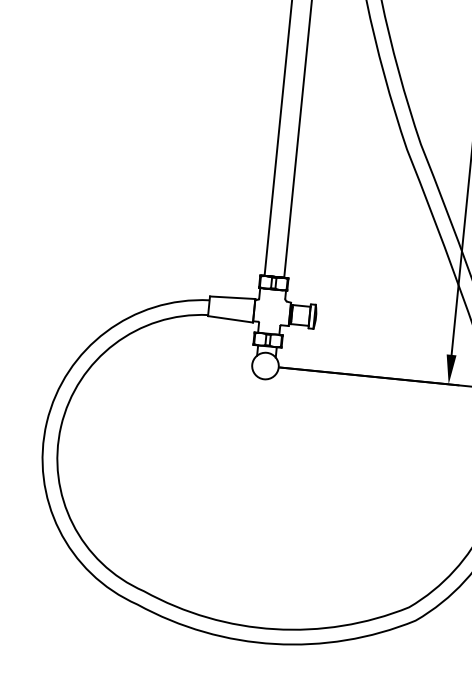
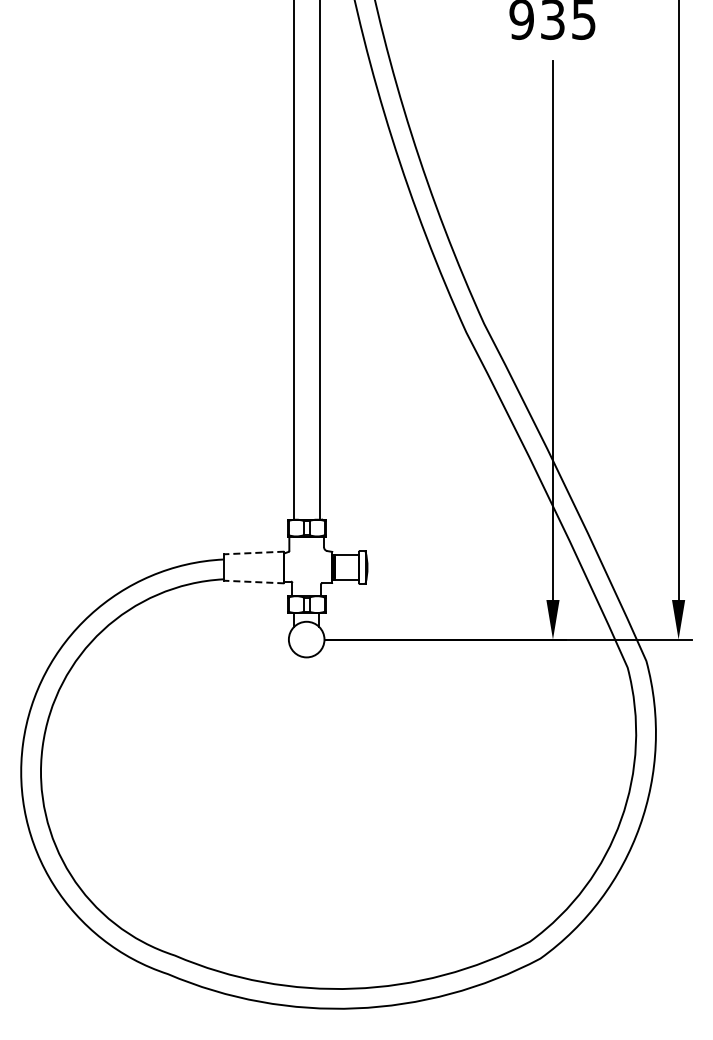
line: (232, 298) -> (253, 553), solid -> dashed
line: (230, 319) -> (253, 582), solid -> dashed

